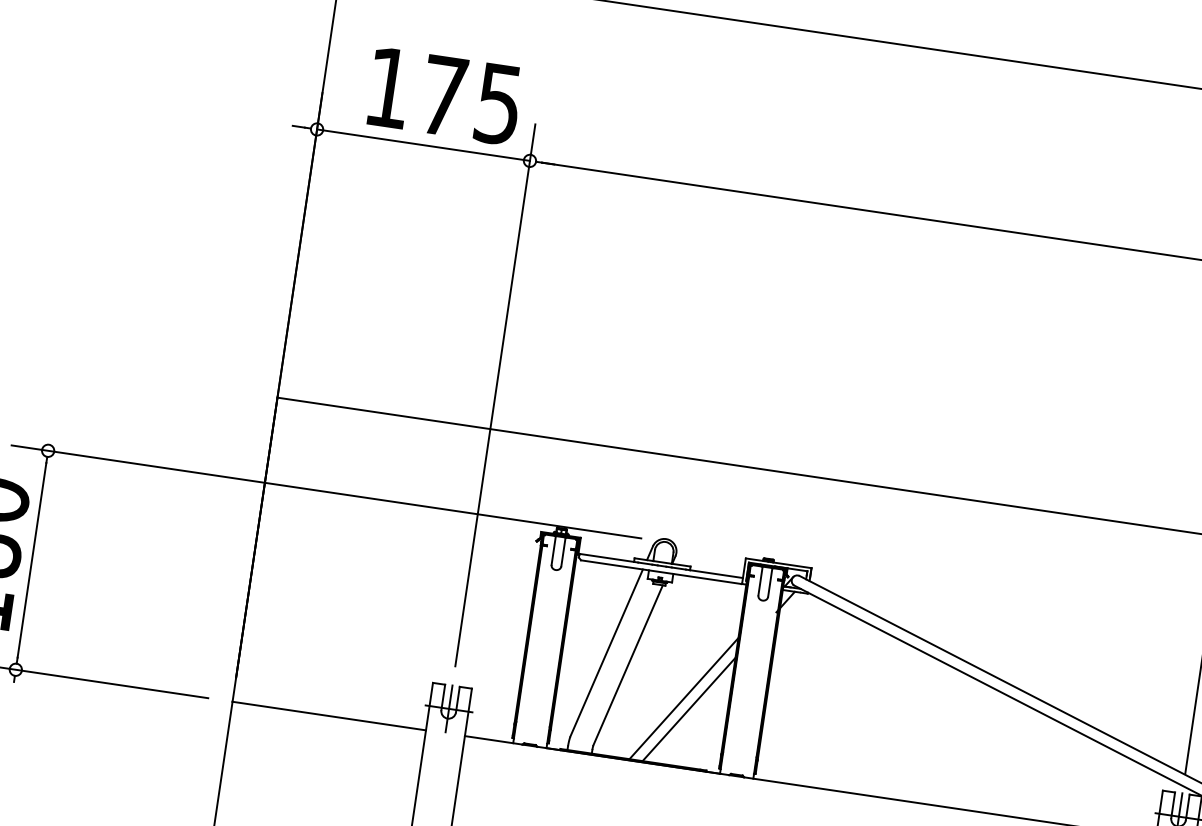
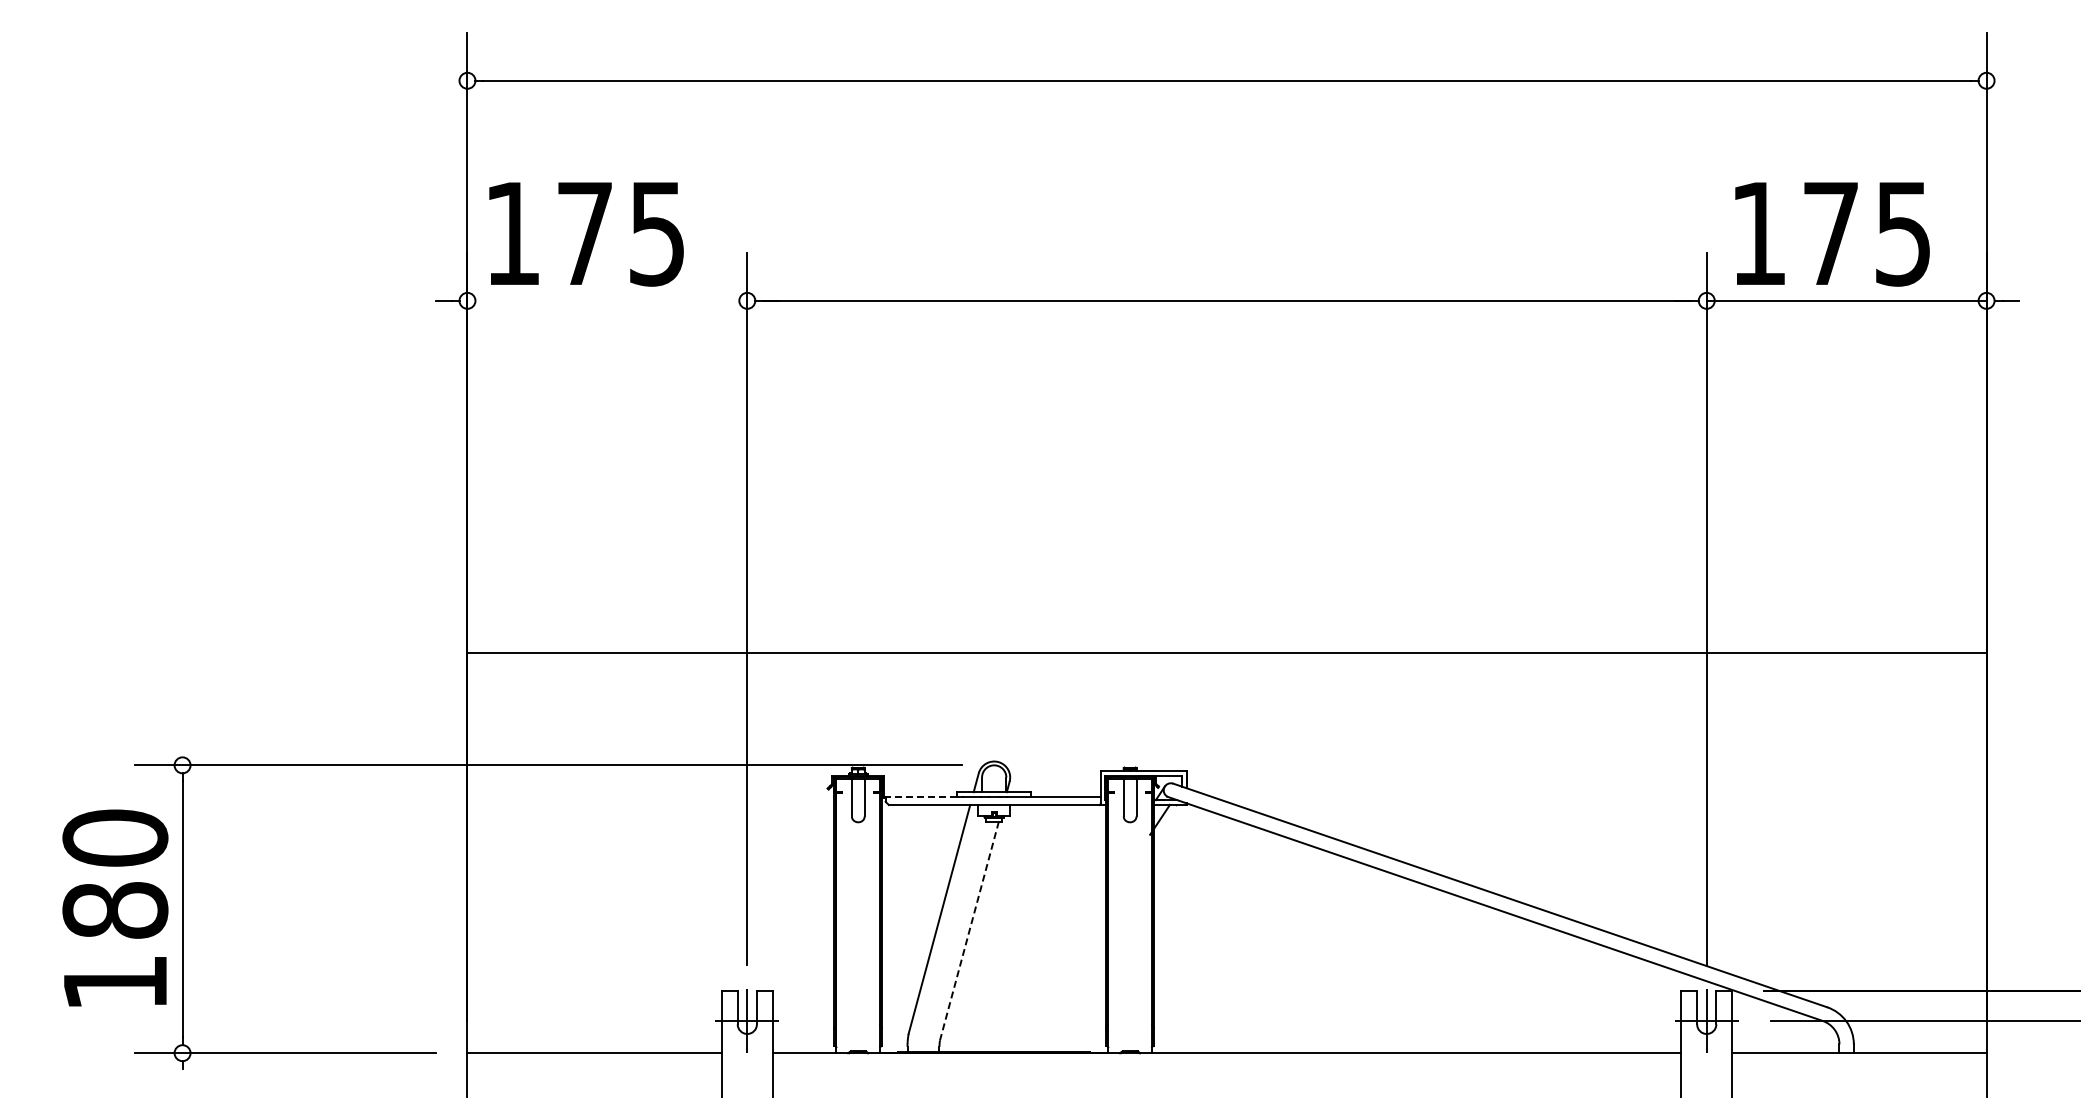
text: (444, 96) -> (586, 234), moved
line: (423, 144) -> (607, 300), removed
line: (606, 558) -> (921, 797), solid -> dashed
line: (628, 665) -> (969, 931), solid -> dashed
line: (683, 698) -> (1047, 963), removed
line: (689, 709) -> (1056, 976), removed

